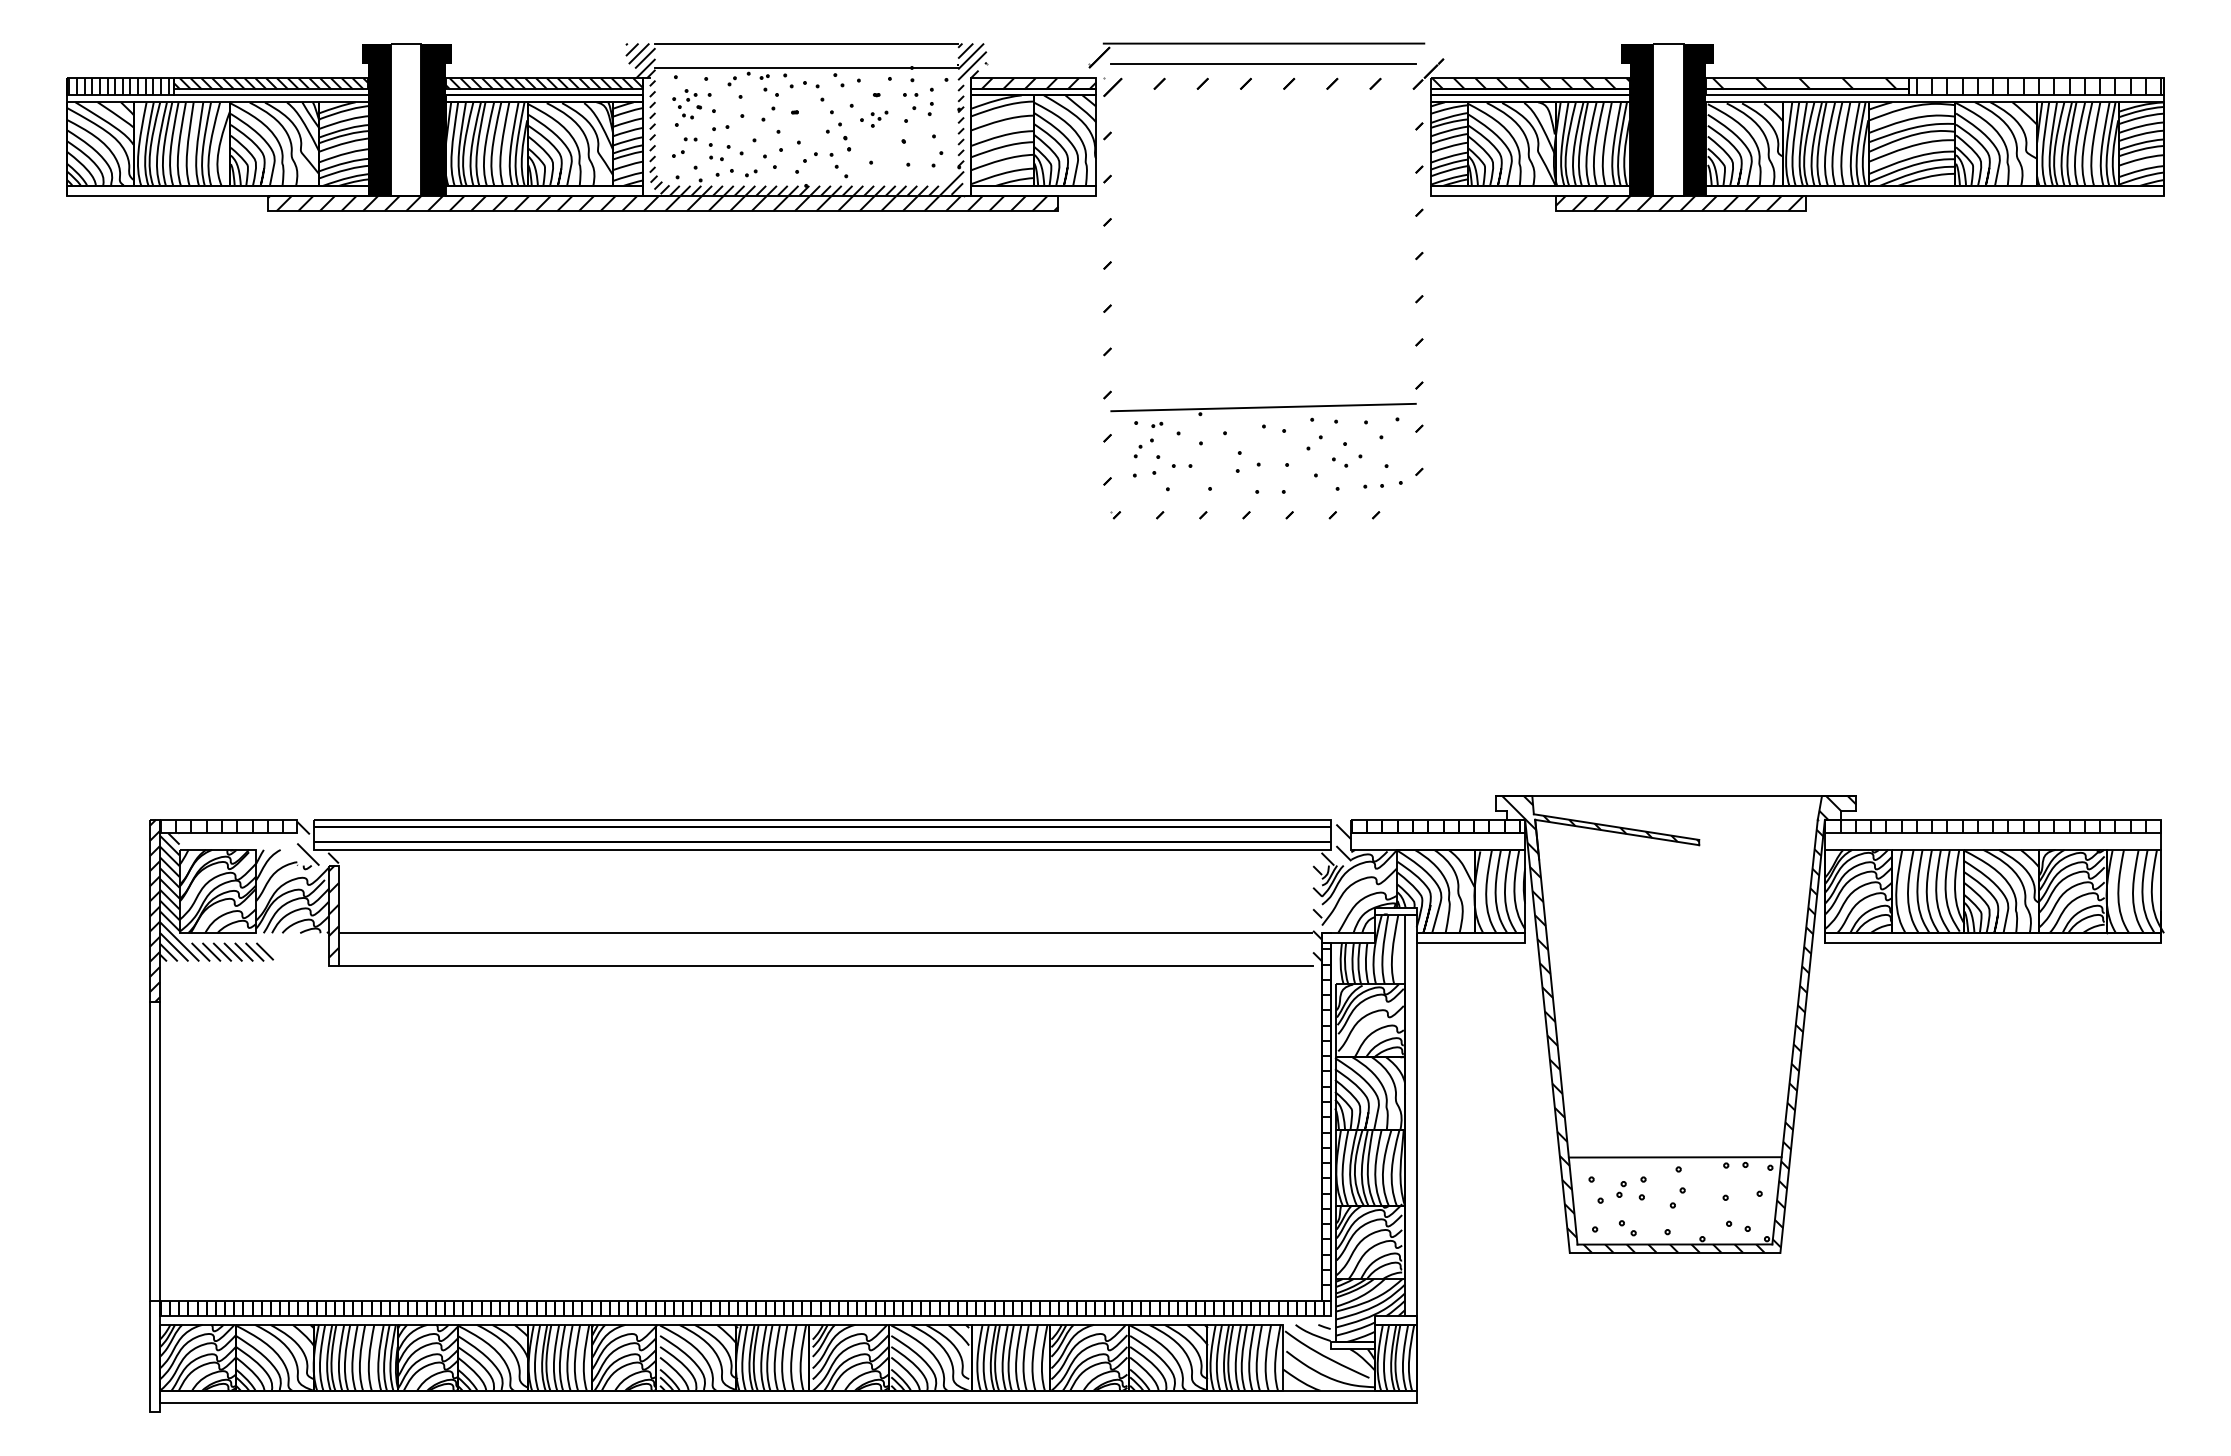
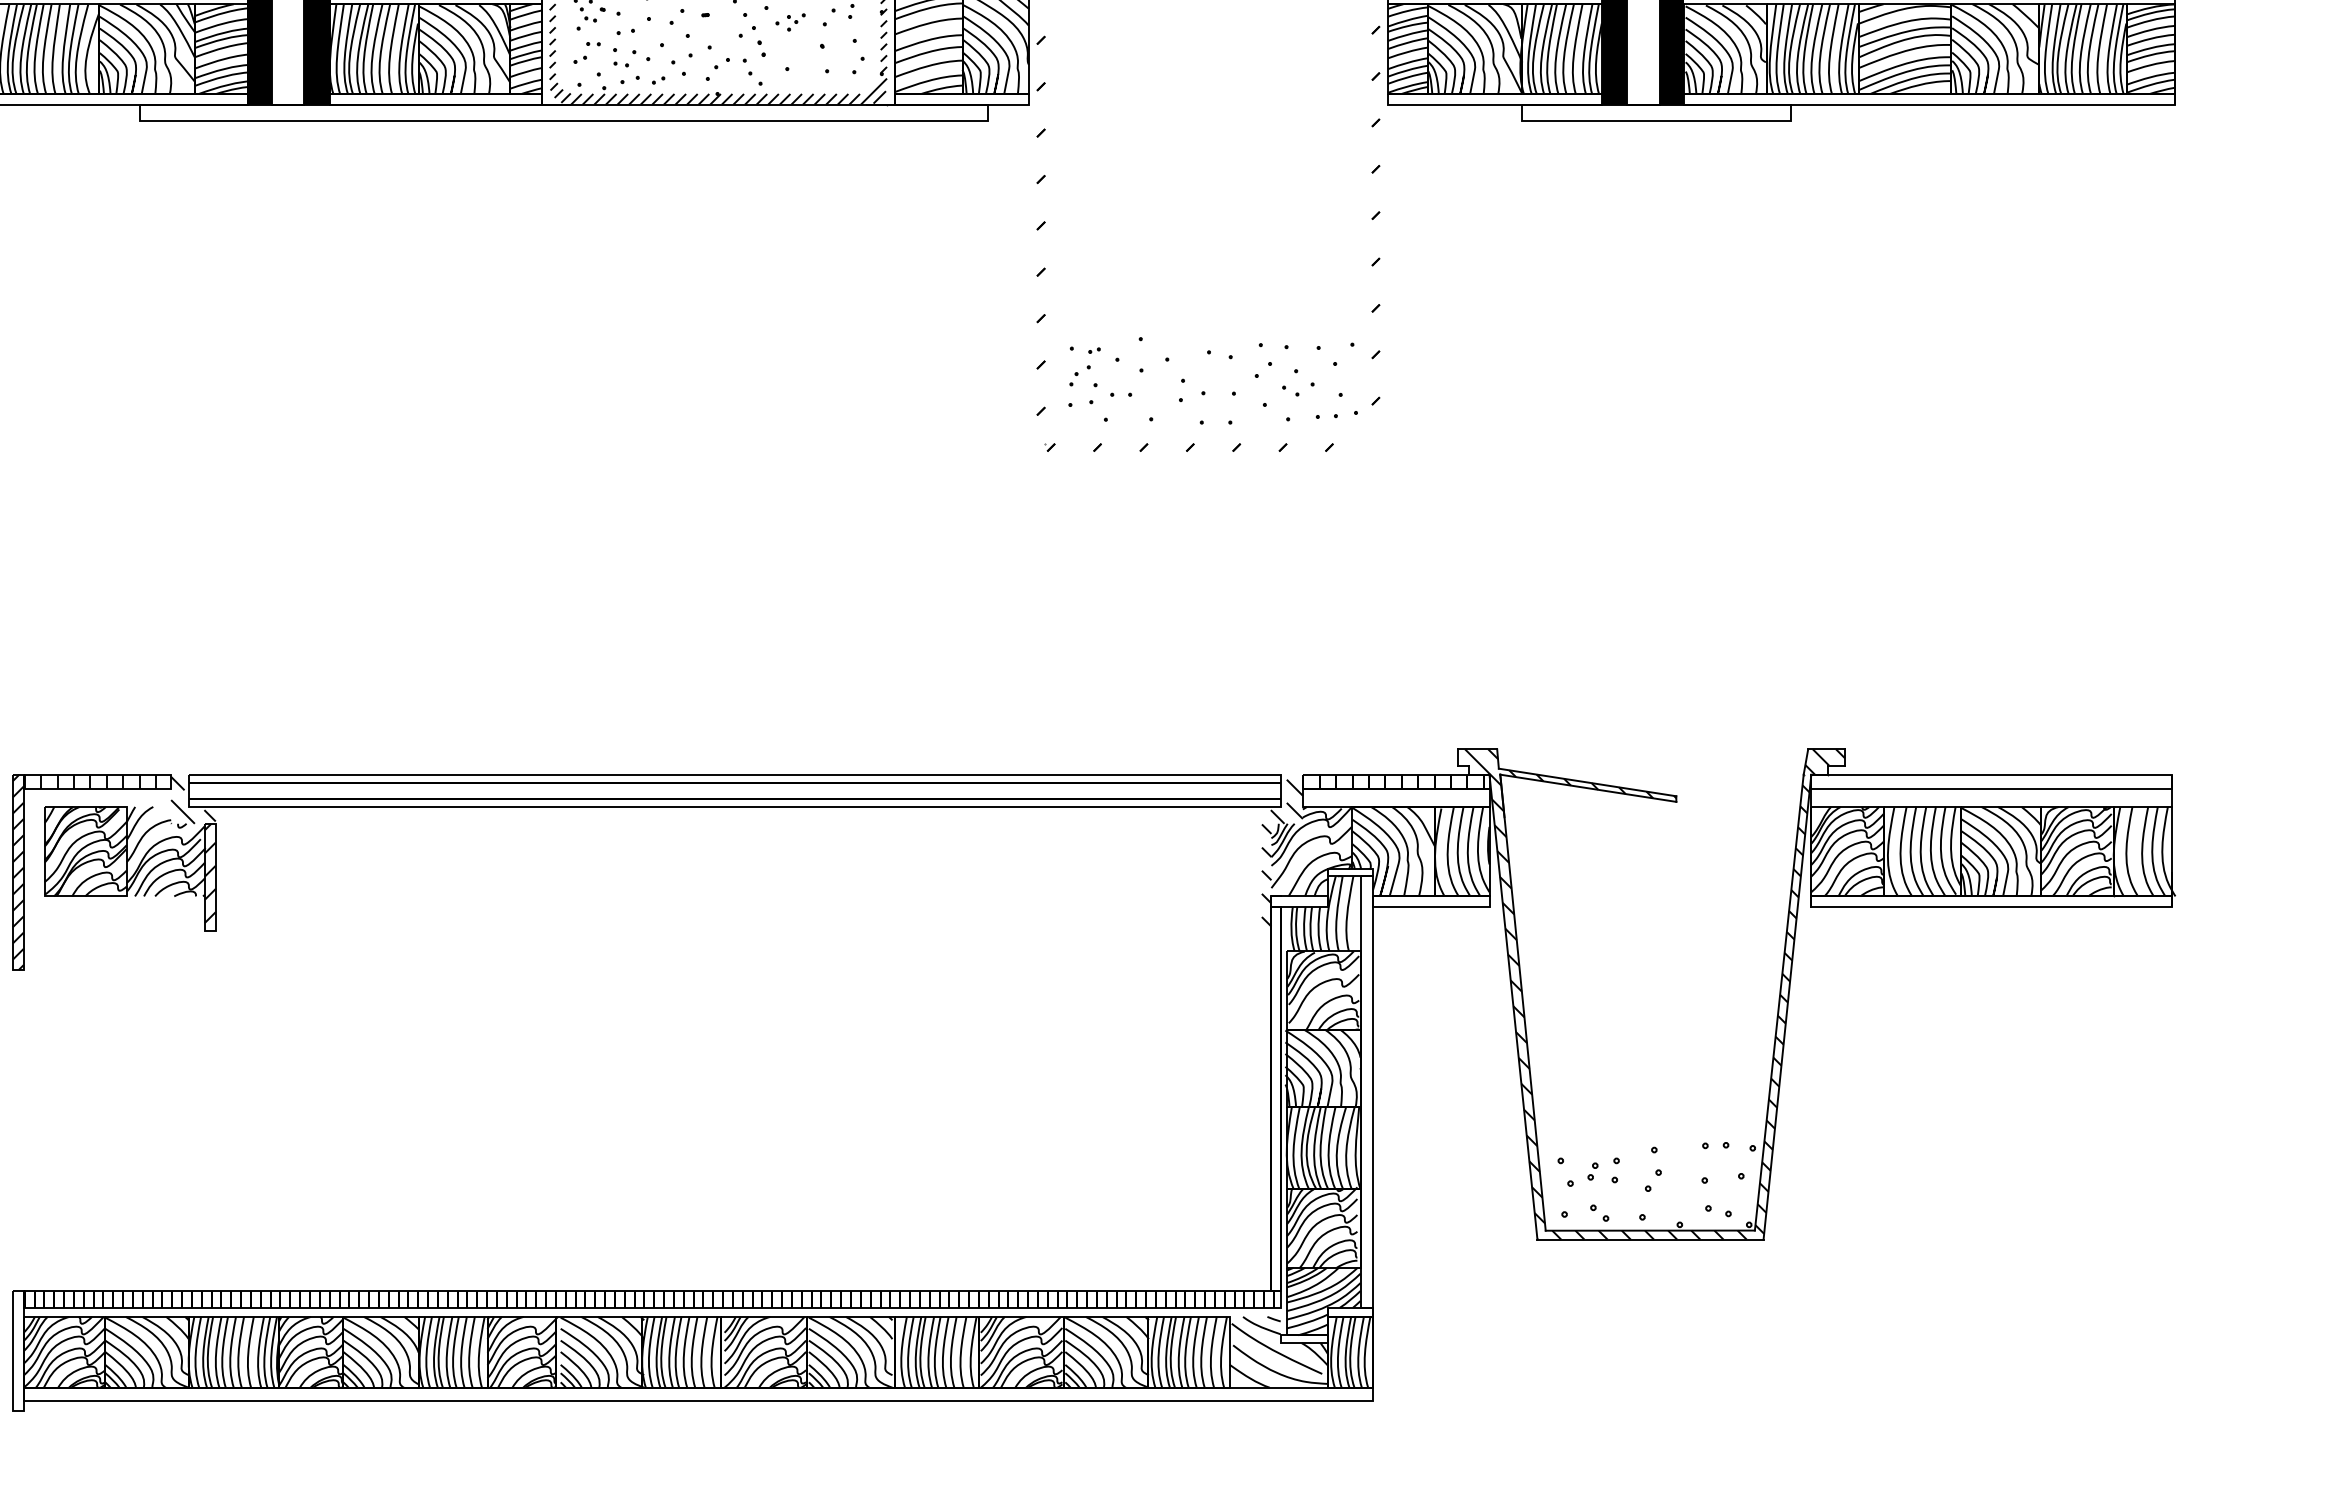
hatch: (663, 203) -> (564, 112), removed
hatch: (1679, 203) -> (1655, 112), removed
line: (1263, 407) -> (1208, 331), removed
line: (1675, 796) -> (1650, 749), removed
hatch: (1985, 826) -> (1983, 781), removed
hatch: (216, 897) -> (84, 858), removed
line: (825, 933) -> (738, 896), removed
line: (825, 965) -> (738, 931), removed
hatch: (1326, 1124) -> (1276, 1101), removed
line: (149, 1150) -> (12, 1129), removed
line: (160, 1150) -> (24, 1129), removed
line: (1674, 1157) -> (1649, 1137), removed

